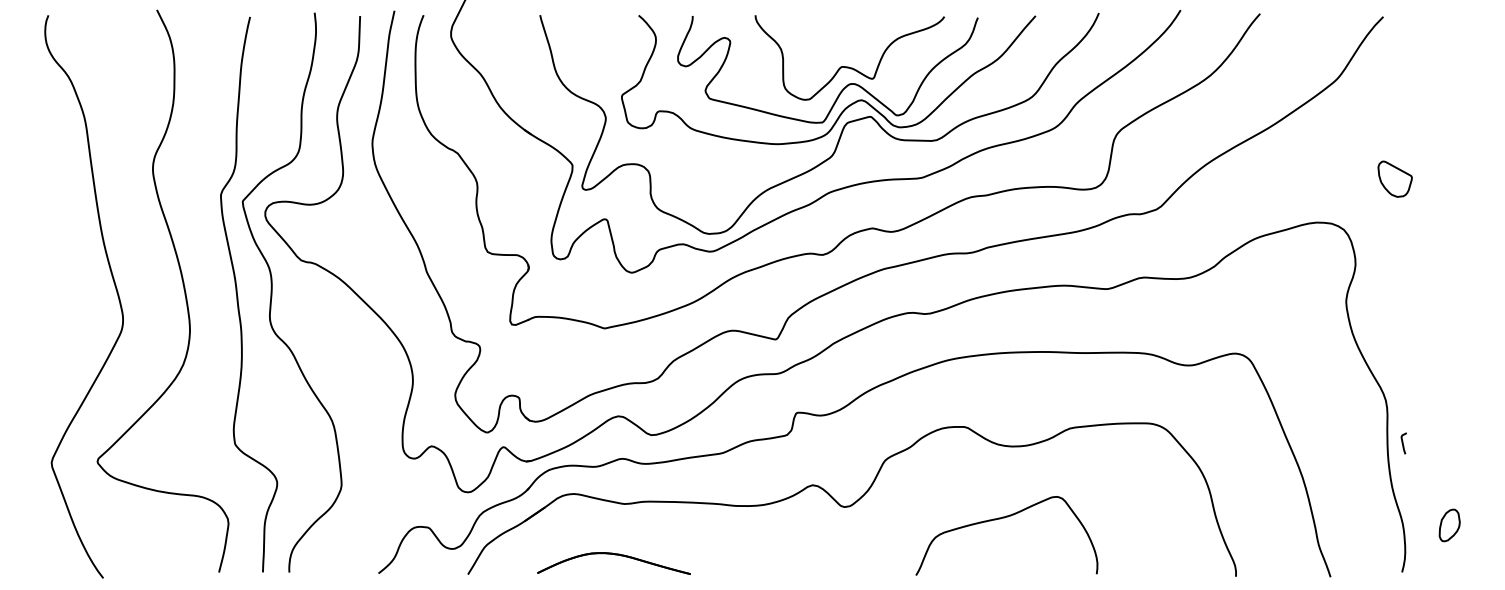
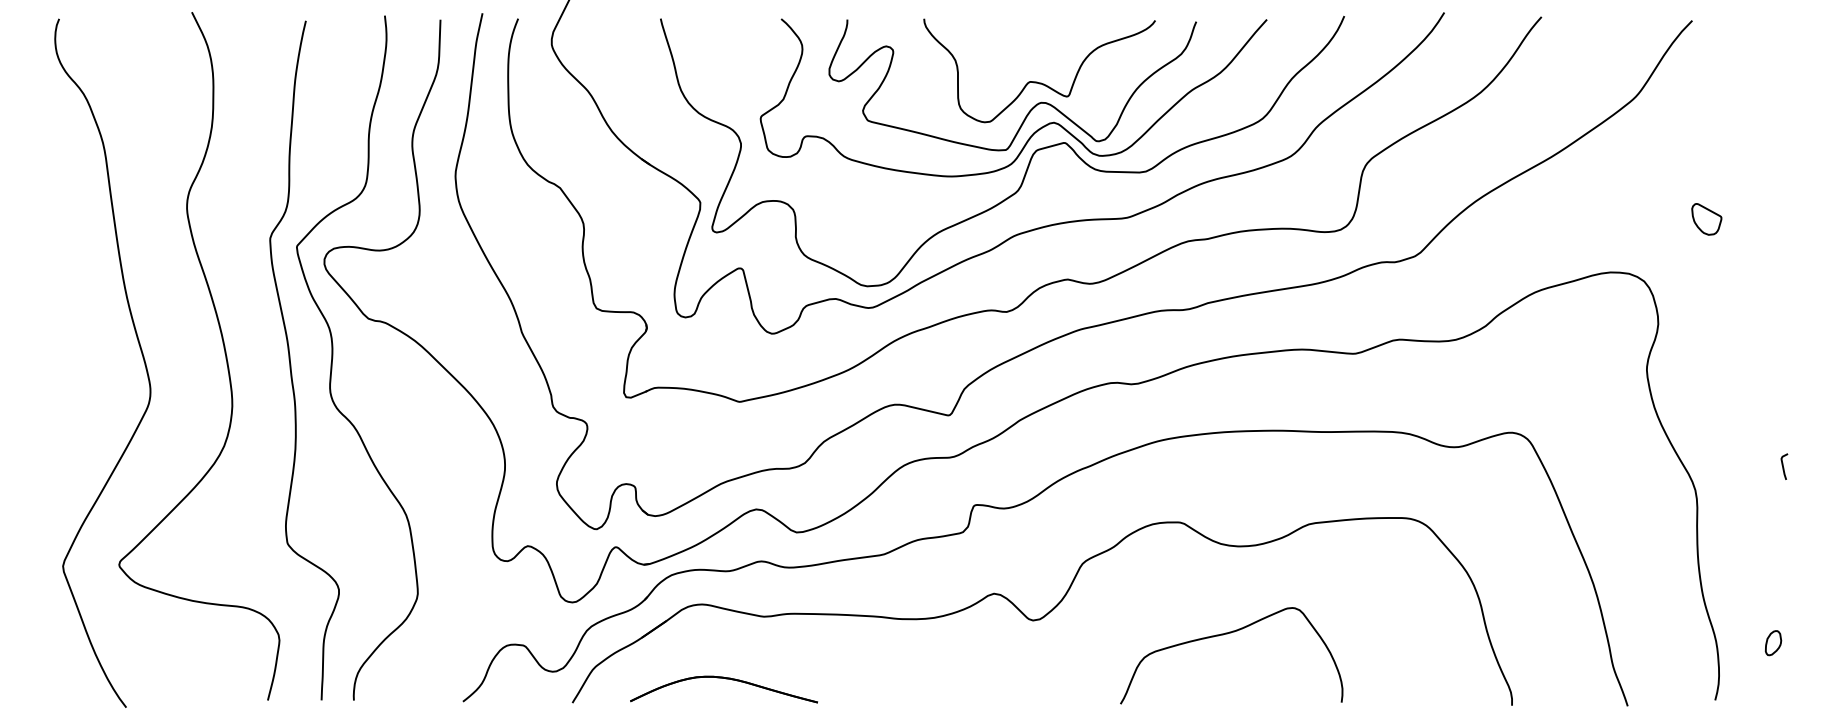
part: (1394, 179) -> (1706, 219), size x0.71
curve: (1403, 443) -> (1783, 466), moved
part: (1449, 525) -> (1773, 643), size x0.62
part: (615, 555) -> (725, 679), moved

